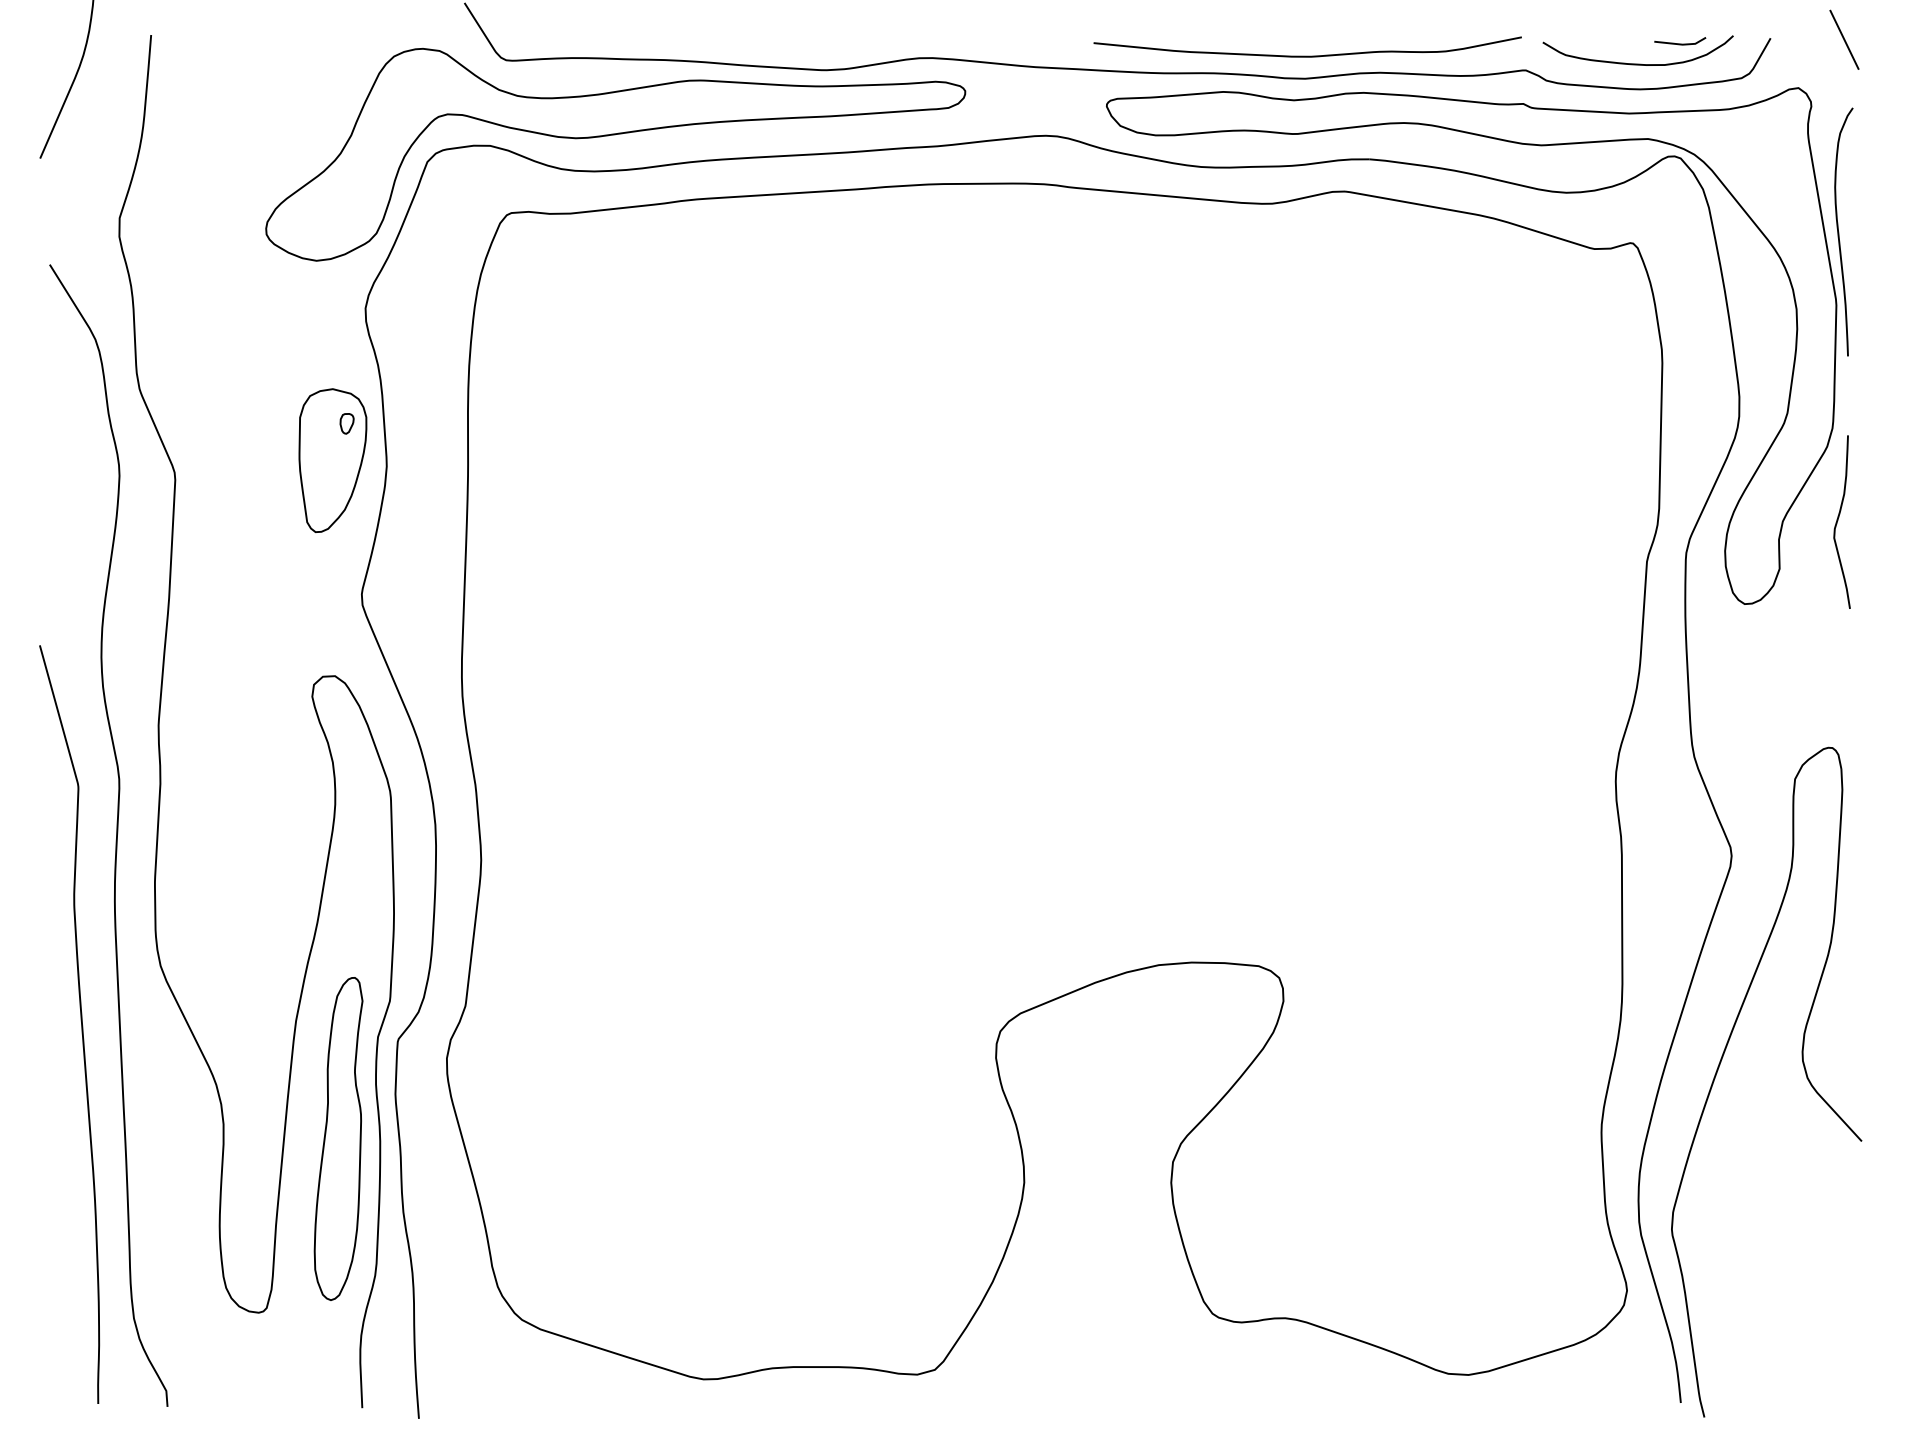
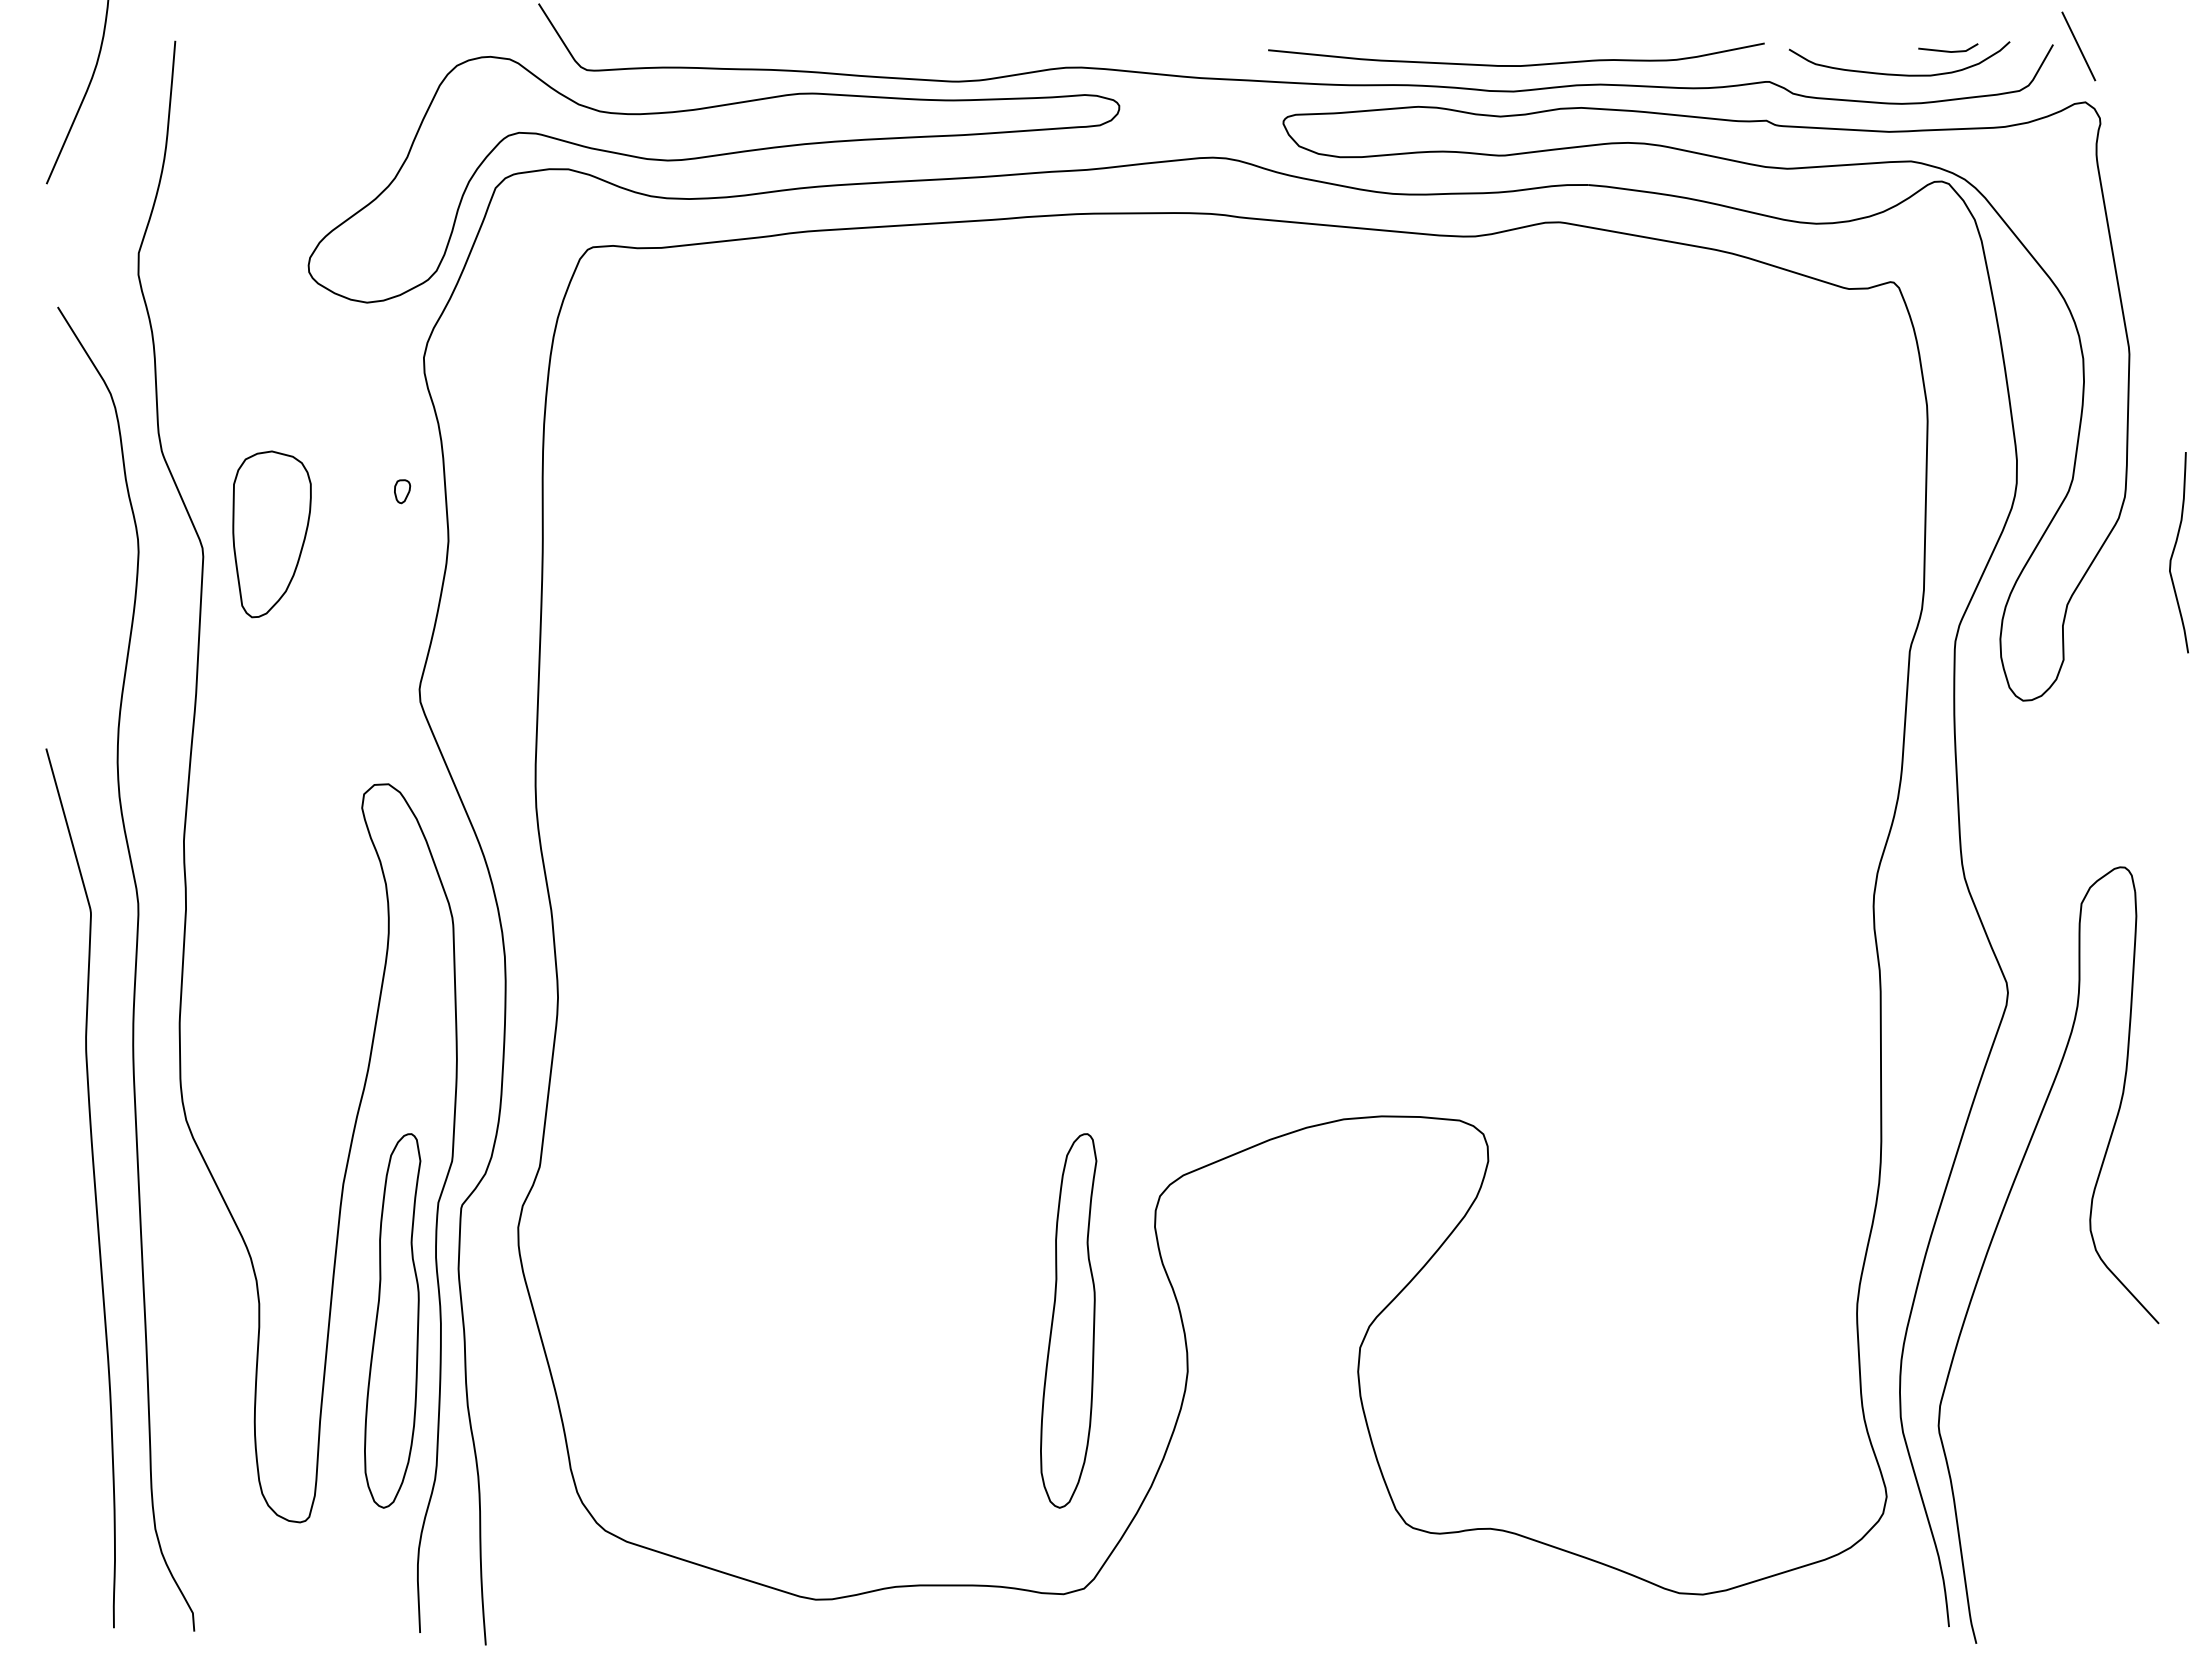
line: (1844, 39) -> (2078, 46), moved
curve: (1839, 232) -> (2132, 269), removed
part: (332, 460) -> (271, 534), moved
curve: (1838, 521) -> (2174, 551), moved
part: (921, 1138) -> (1068, 1320), added

